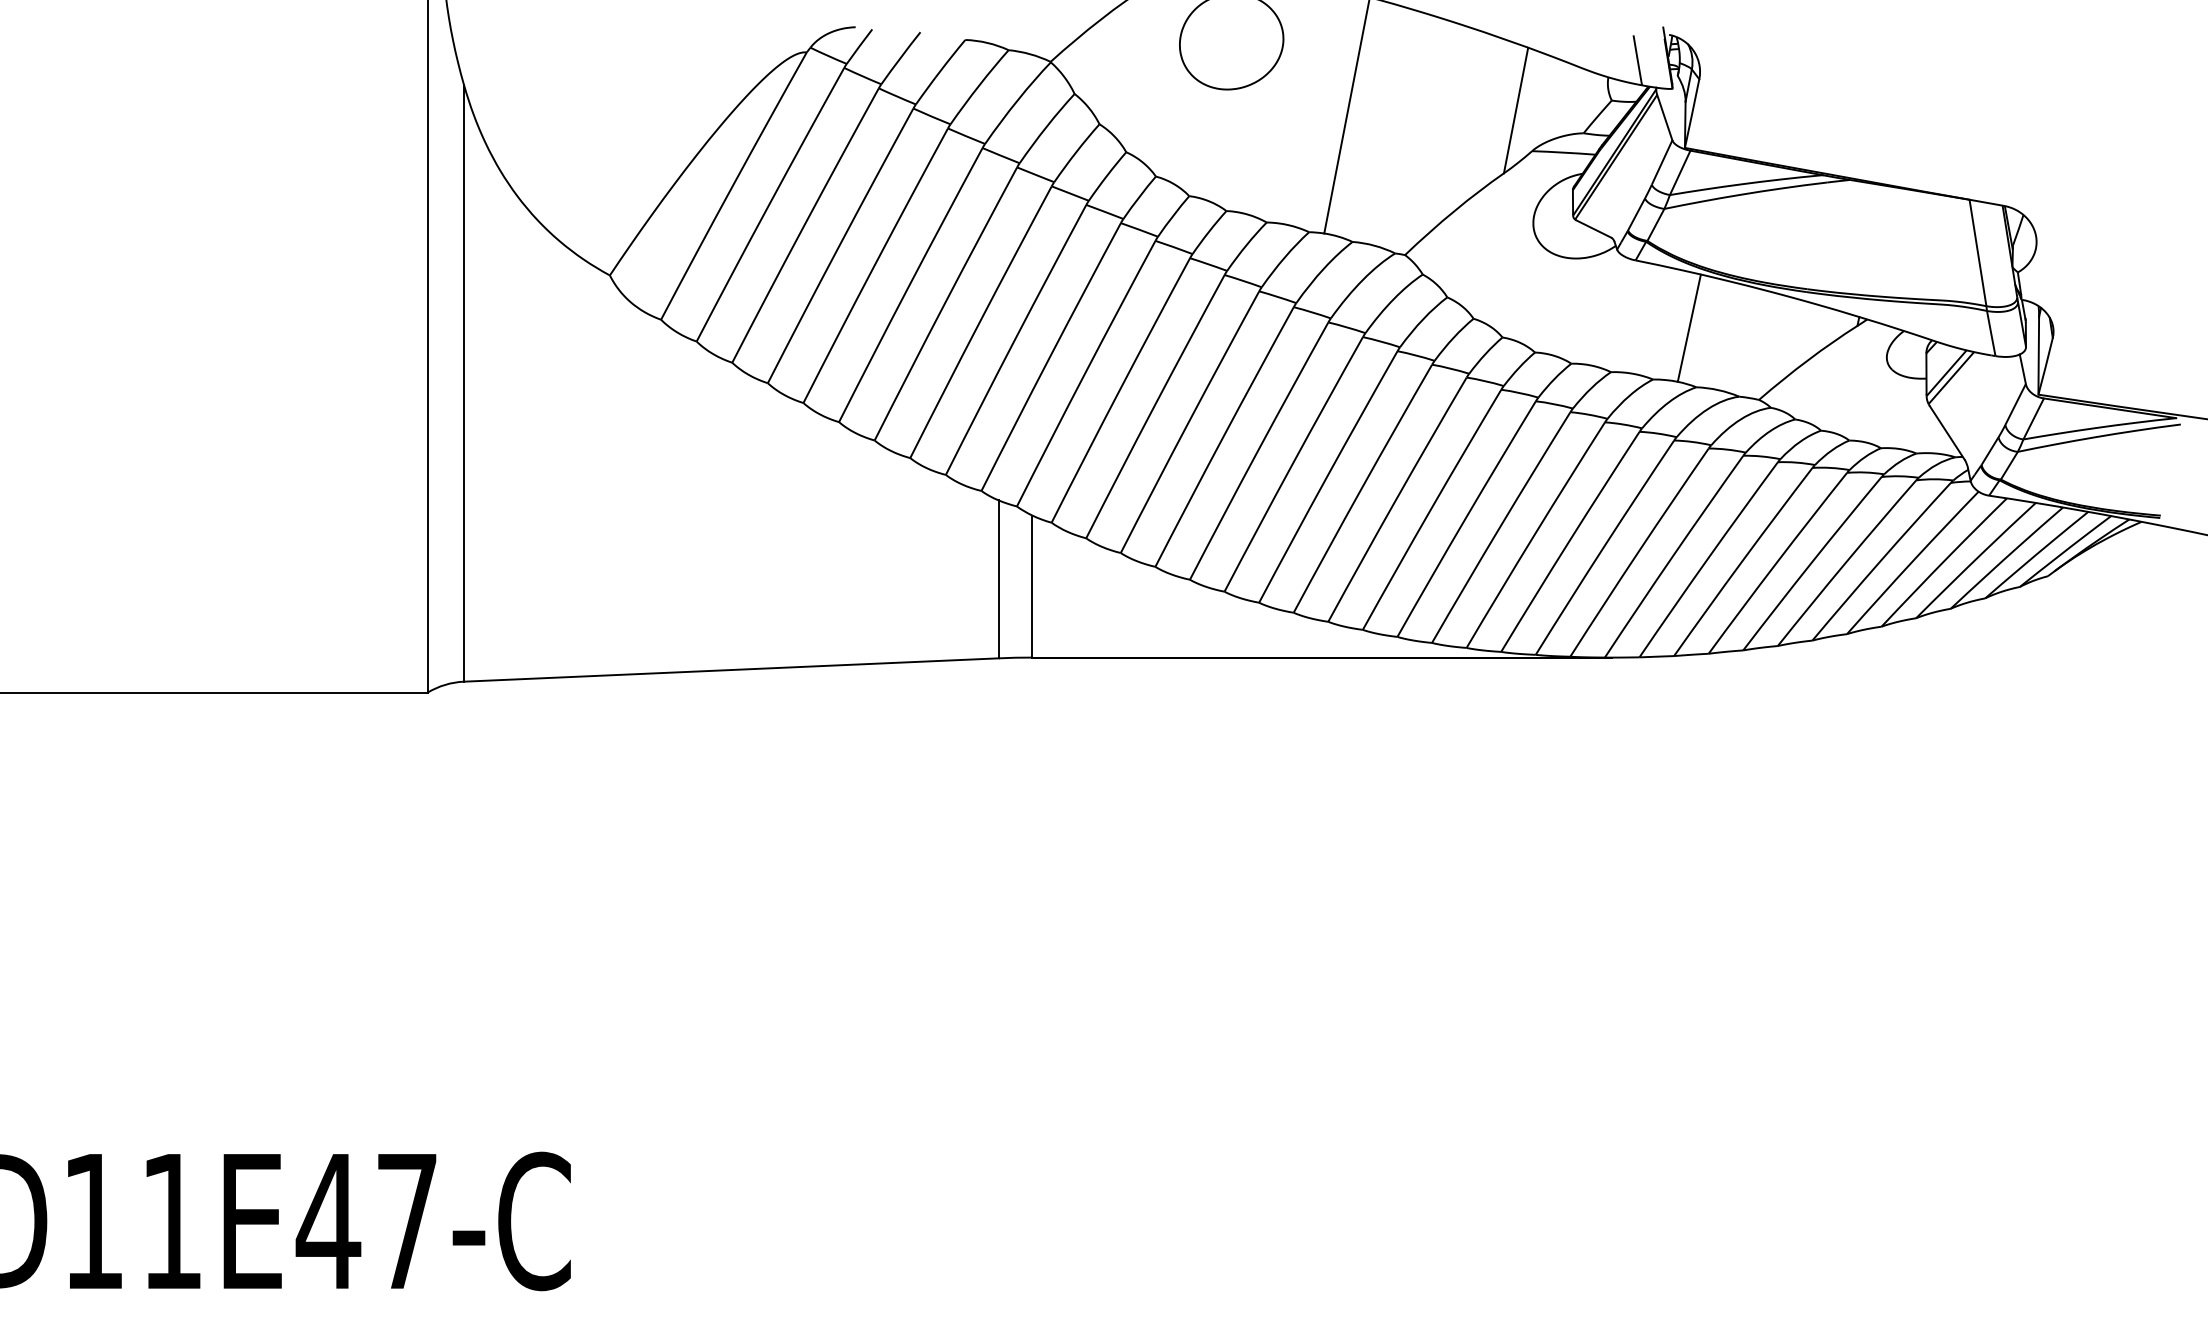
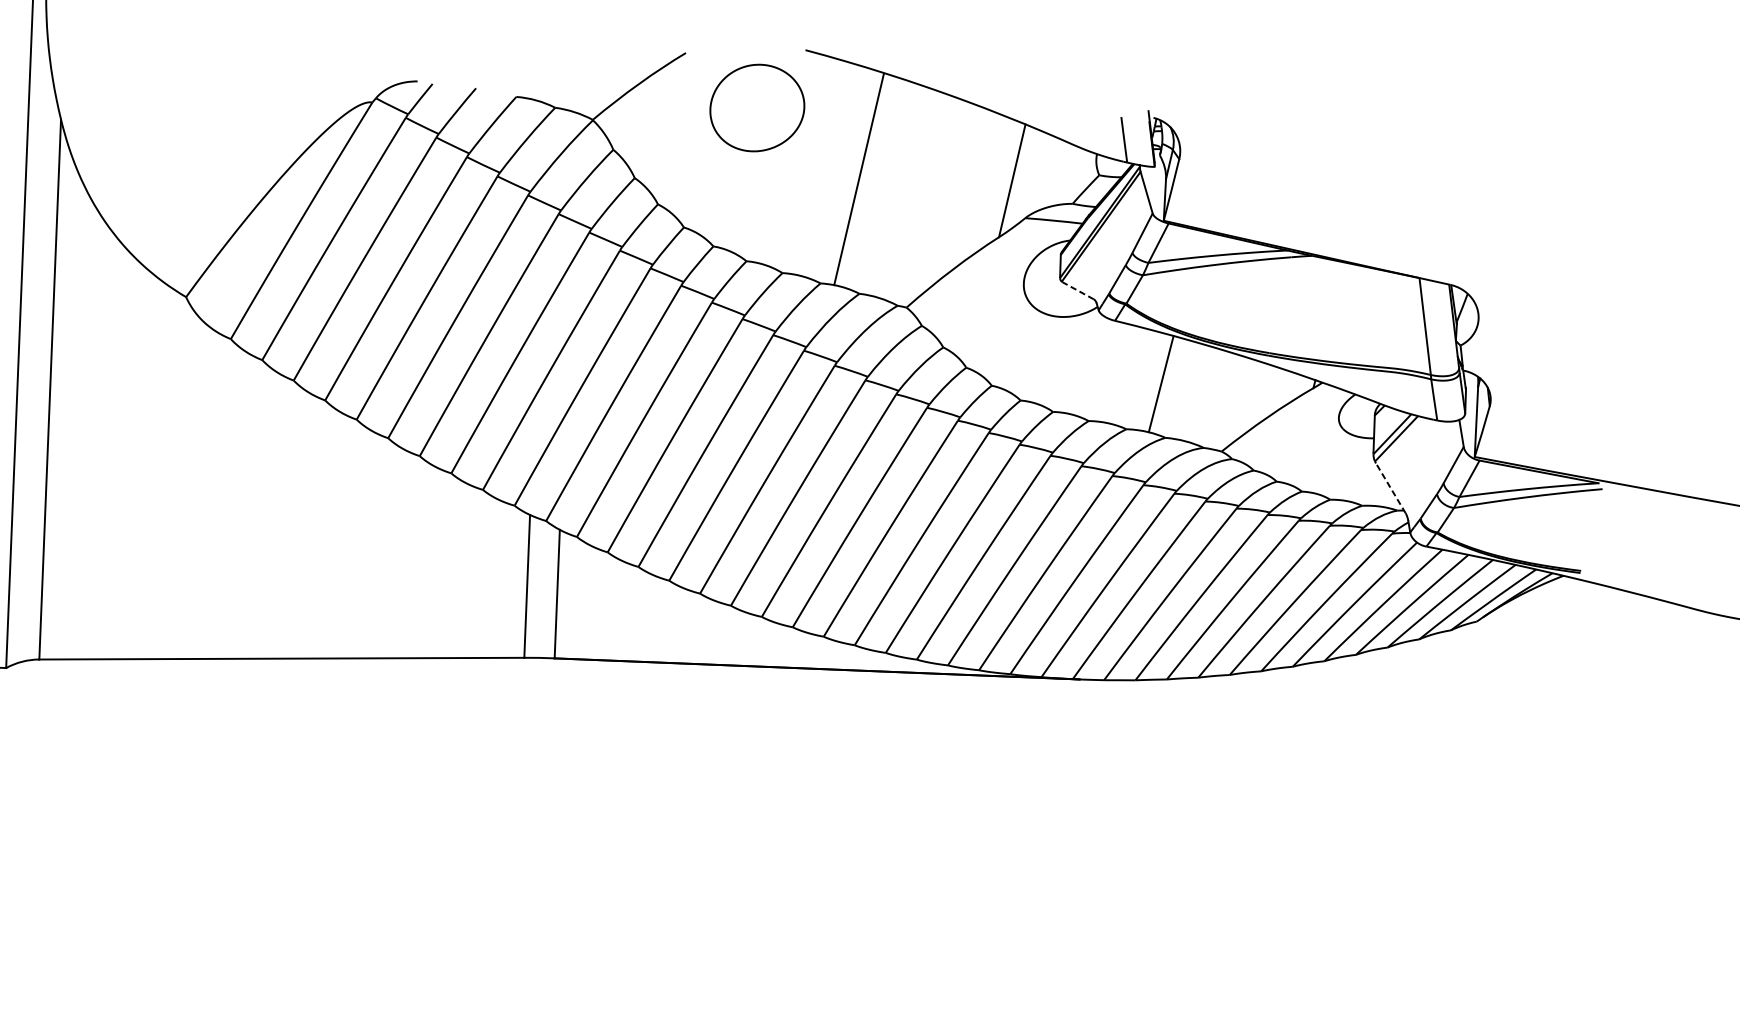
line: (1593, 228) -> (1078, 290), solid -> dashed
line: (1947, 432) -> (1391, 487), solid -> dashed

